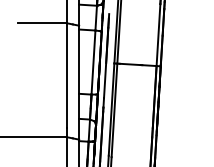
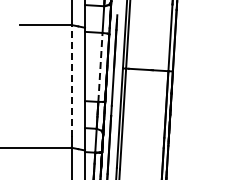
line: (93, 62) -> (100, 67), solid -> dashed
line: (66, 74) -> (71, 80), solid -> dashed

